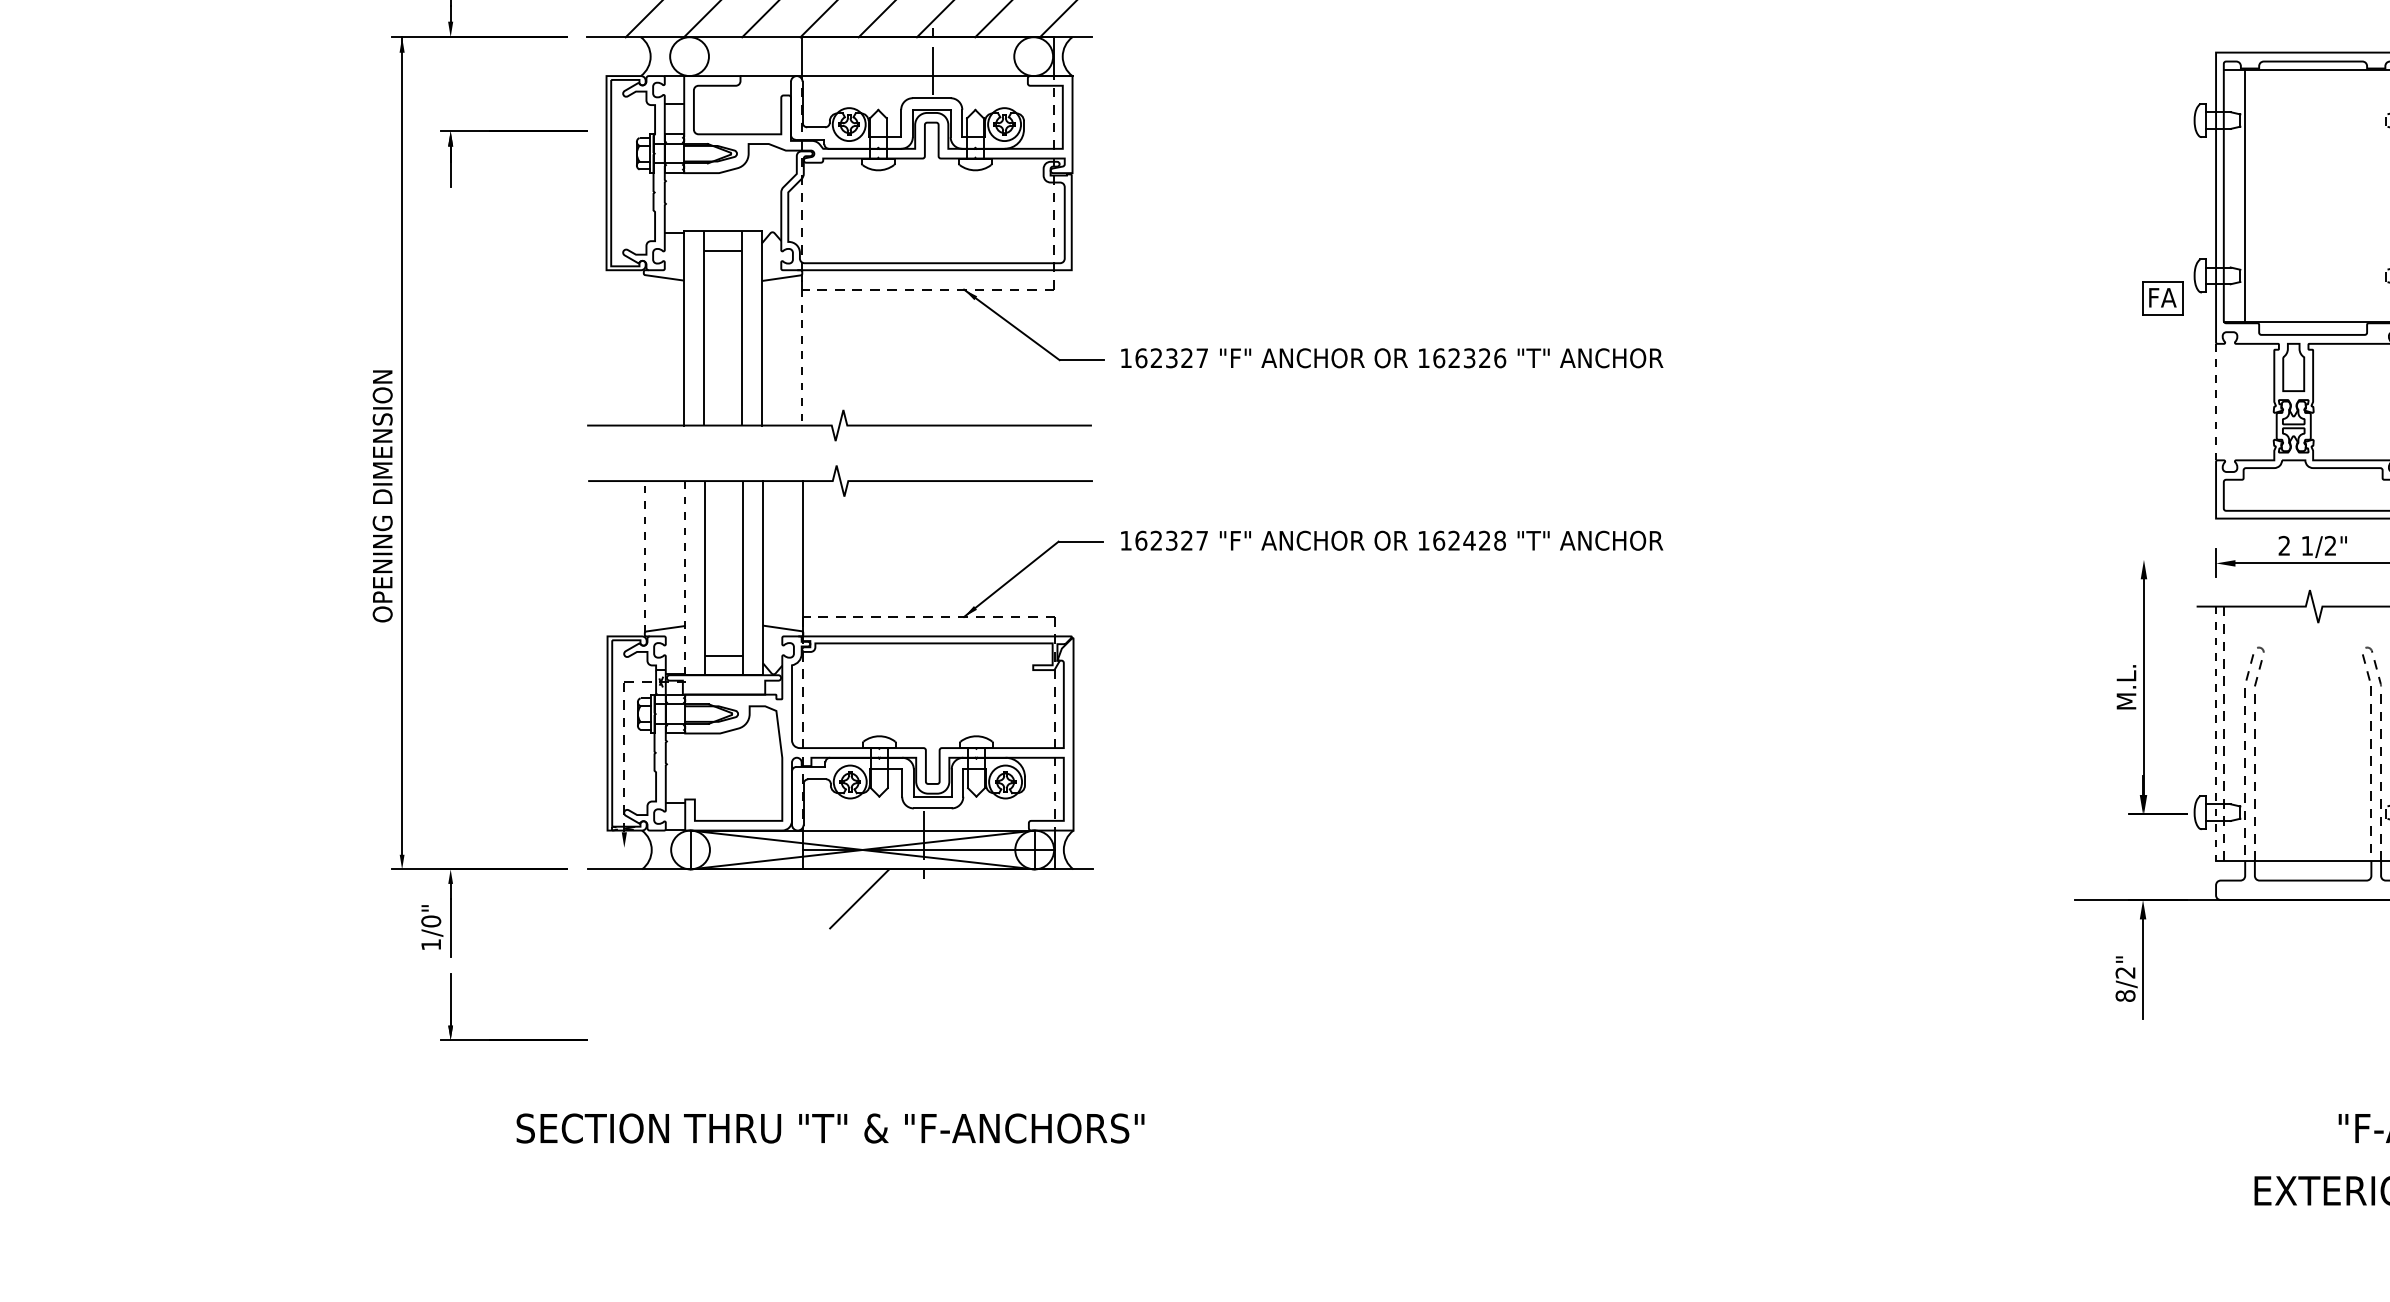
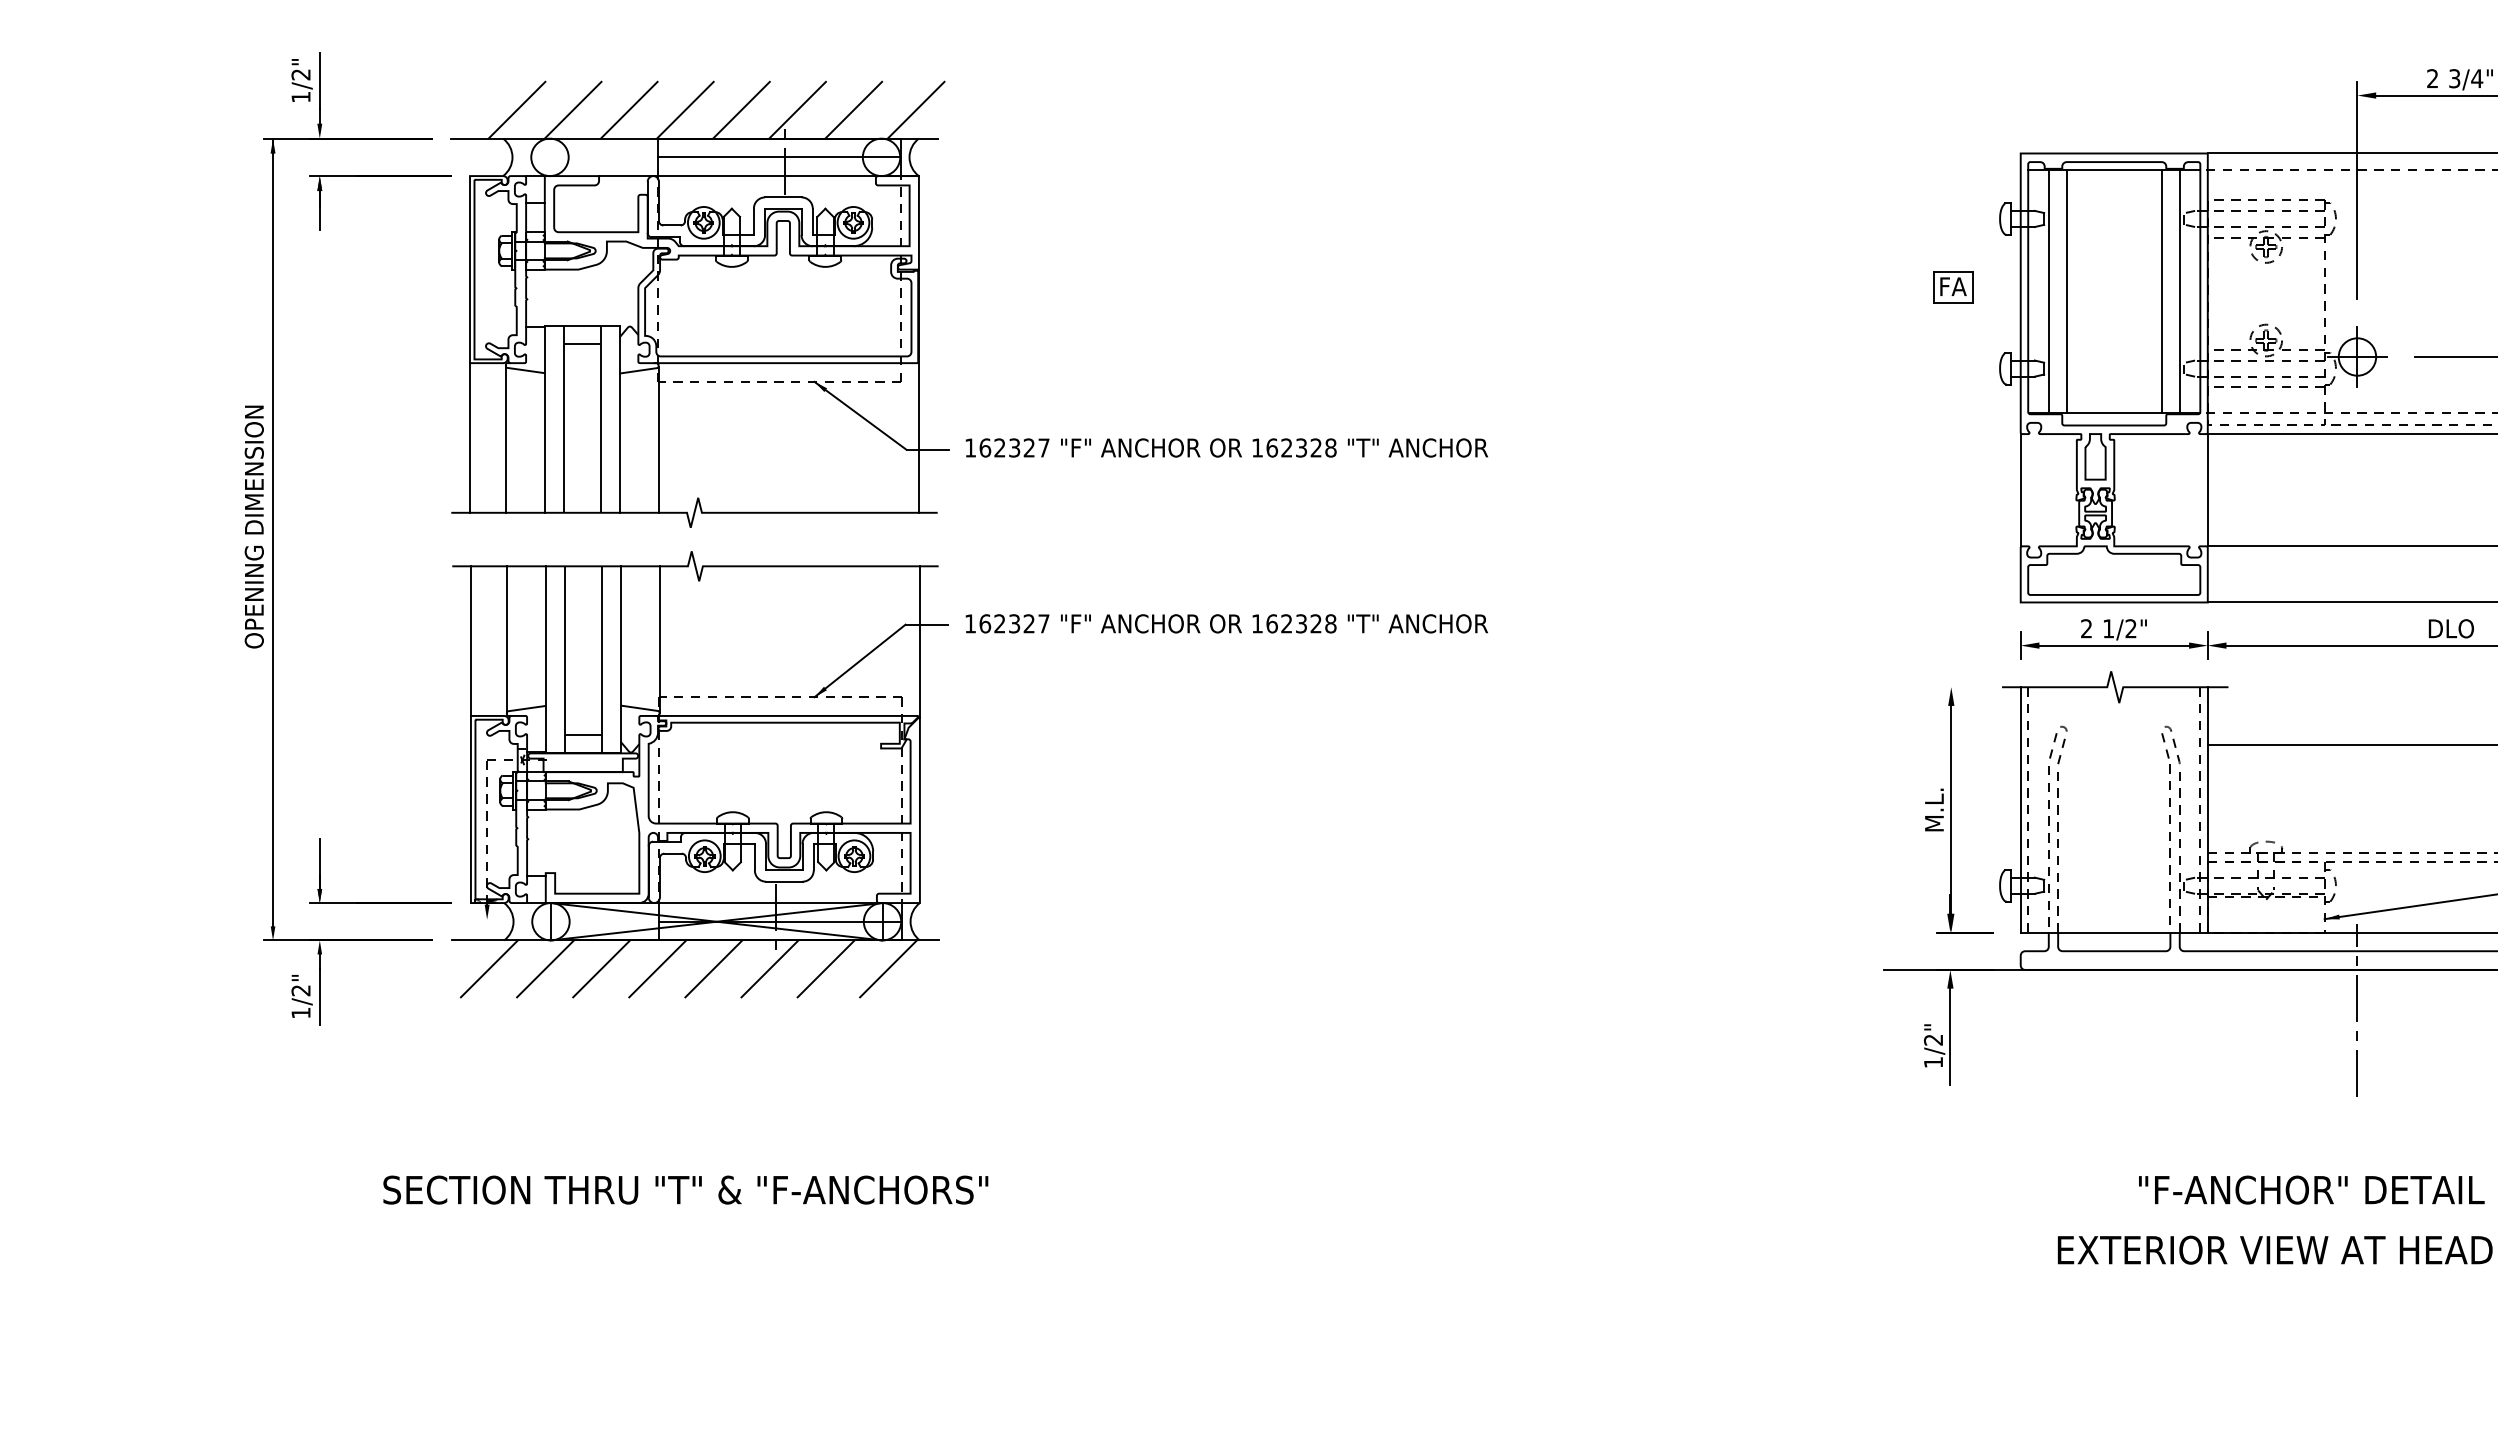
line: (927, 56) -> (779, 157), added
part: (513, 131) -> (380, 176), moved
line: (2263, 195) -> (2066, 291), added
line: (2362, 195) -> (2161, 291), added
line: (2380, 195) -> (2179, 291), added
line: (1072, 298) -> (918, 390), added
part: (2162, 298) -> (1953, 287), moved
line: (607, 347) -> (470, 437), added
line: (643, 349) -> (505, 439), added
line: (802, 350) -> (658, 440), dashed -> solid
text: (1499, 357) -> (1330, 447), 162326 -> 162328
line: (2215, 401) -> (2020, 489), dashed -> solid
text: (381, 495) -> (253, 526), moved
text: (1469, 540) -> (1301, 623), 162428 -> 162328
line: (644, 557) -> (506, 639), dashed -> solid
line: (607, 558) -> (470, 640), added
line: (1073, 560) -> (919, 642), added
line: (684, 577) -> (545, 659), dashed -> solid
part: (2144, 687) -> (1951, 810), moved
line: (2215, 733) -> (2020, 809), dashed -> solid
line: (625, 898) -> (488, 968), added
line: (684, 898) -> (545, 968), added
line: (743, 898) -> (601, 968), added
line: (801, 898) -> (657, 968), added
line: (917, 898) -> (769, 968), added
line: (975, 898) -> (825, 968), added
line: (1040, 898) -> (888, 968), added
text: (430, 921) -> (300, 990), 1/0" -> 1/2"
text: (2125, 996) -> (1933, 1062), 8/2" -> 1/2"
part: (513, 1039) -> (380, 902), moved

